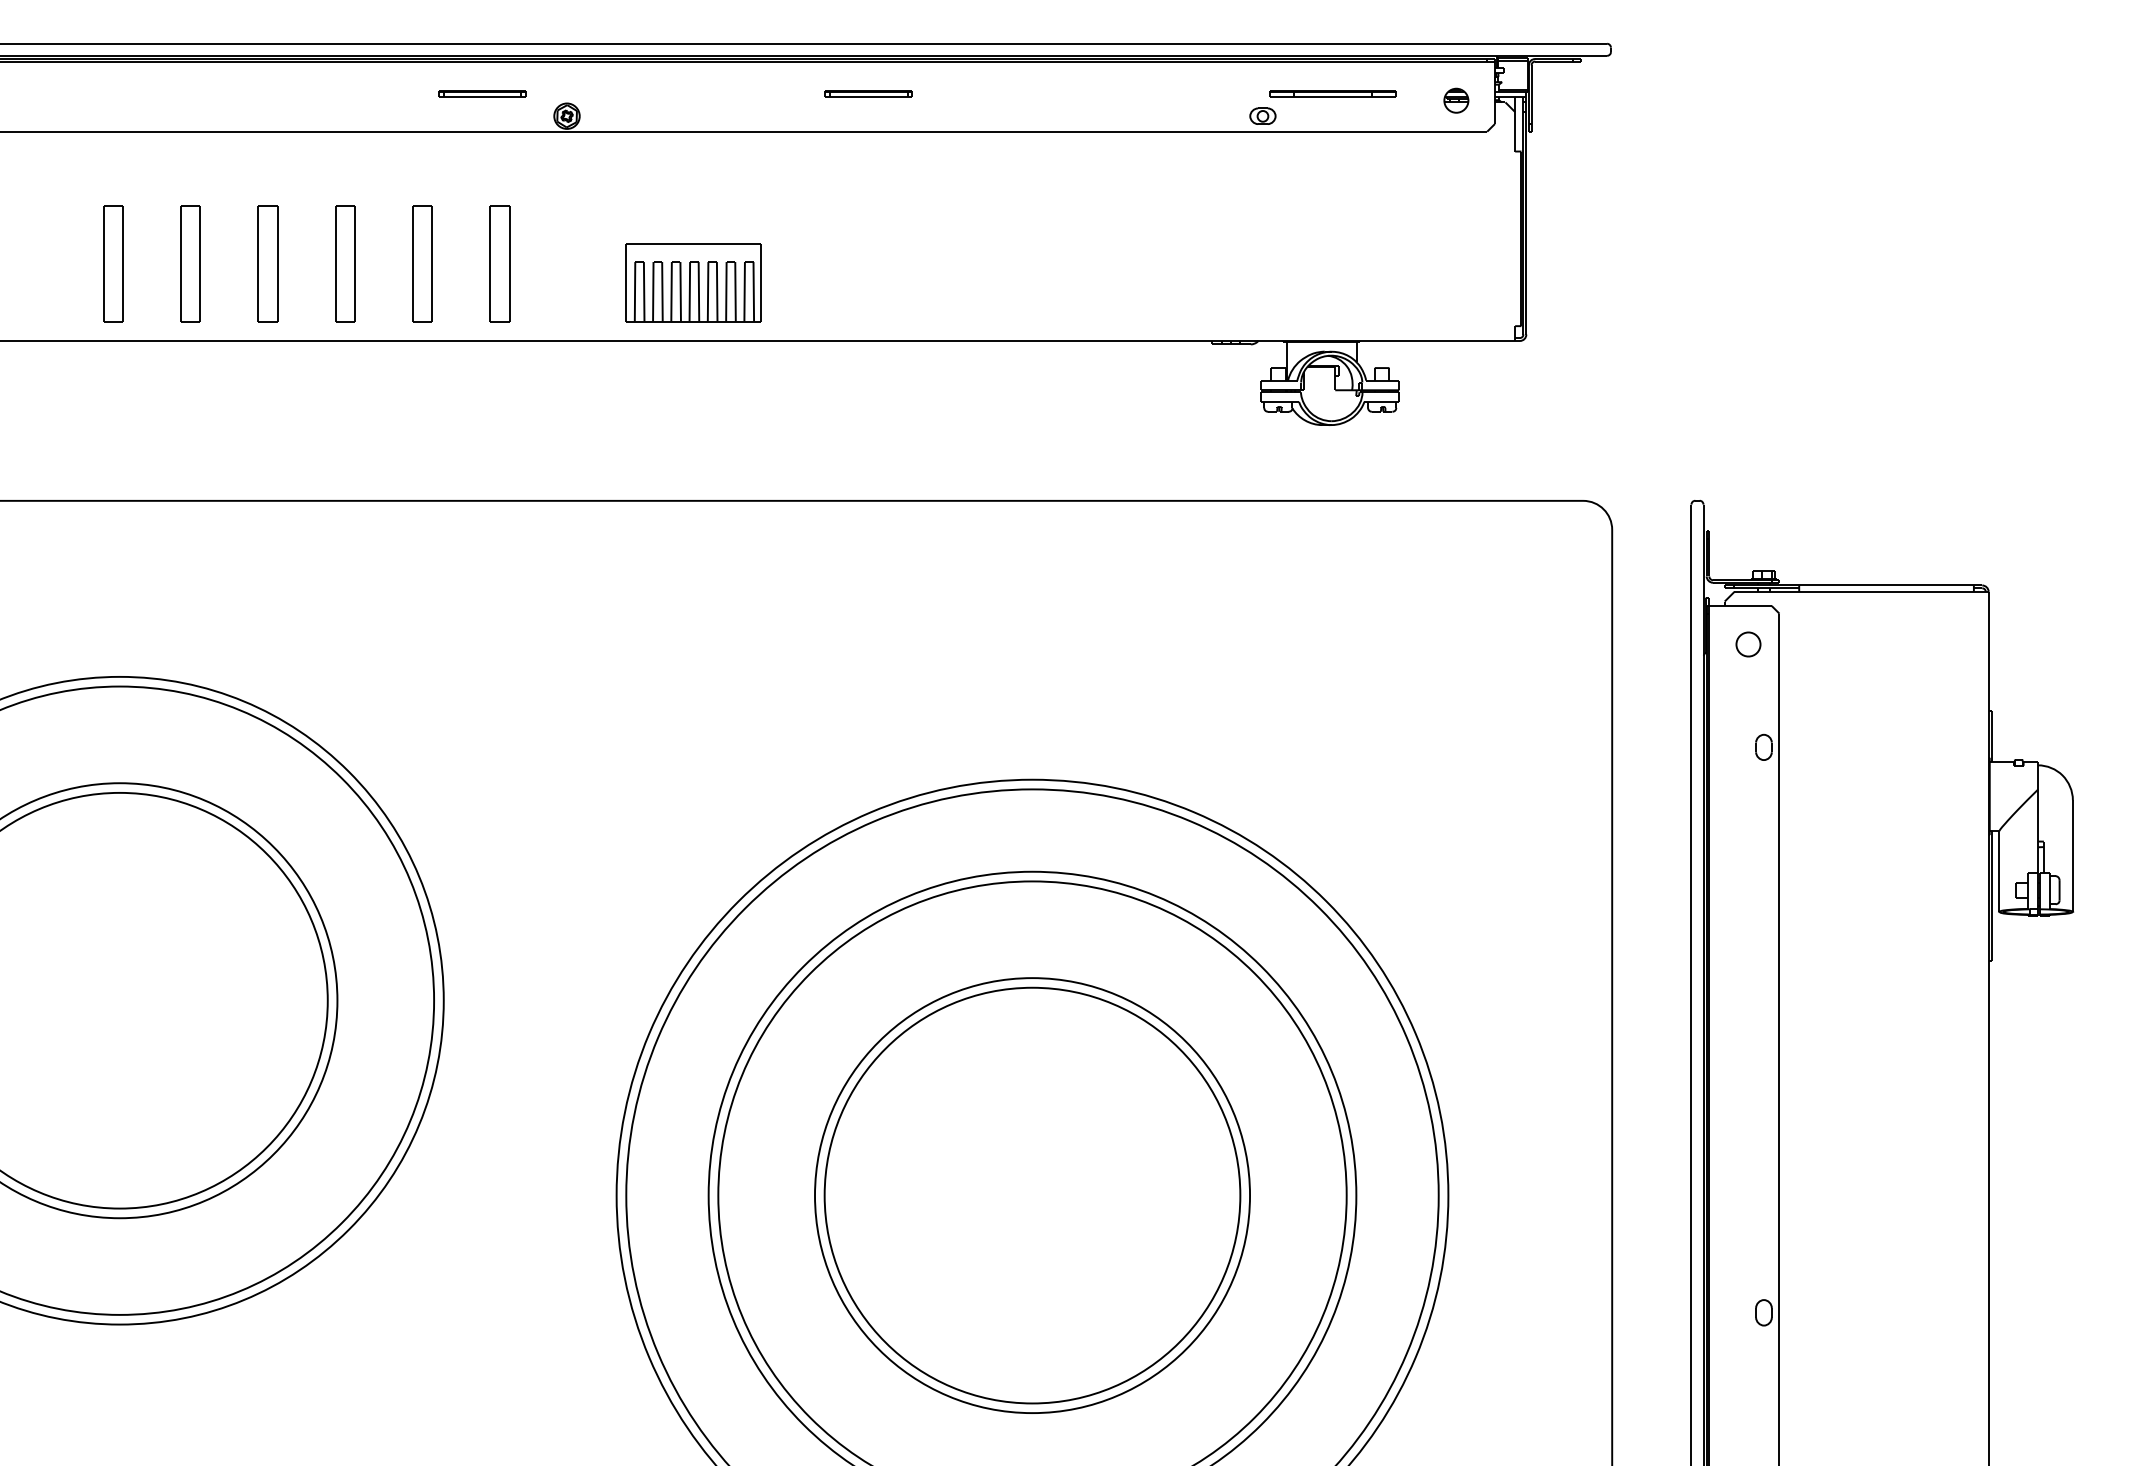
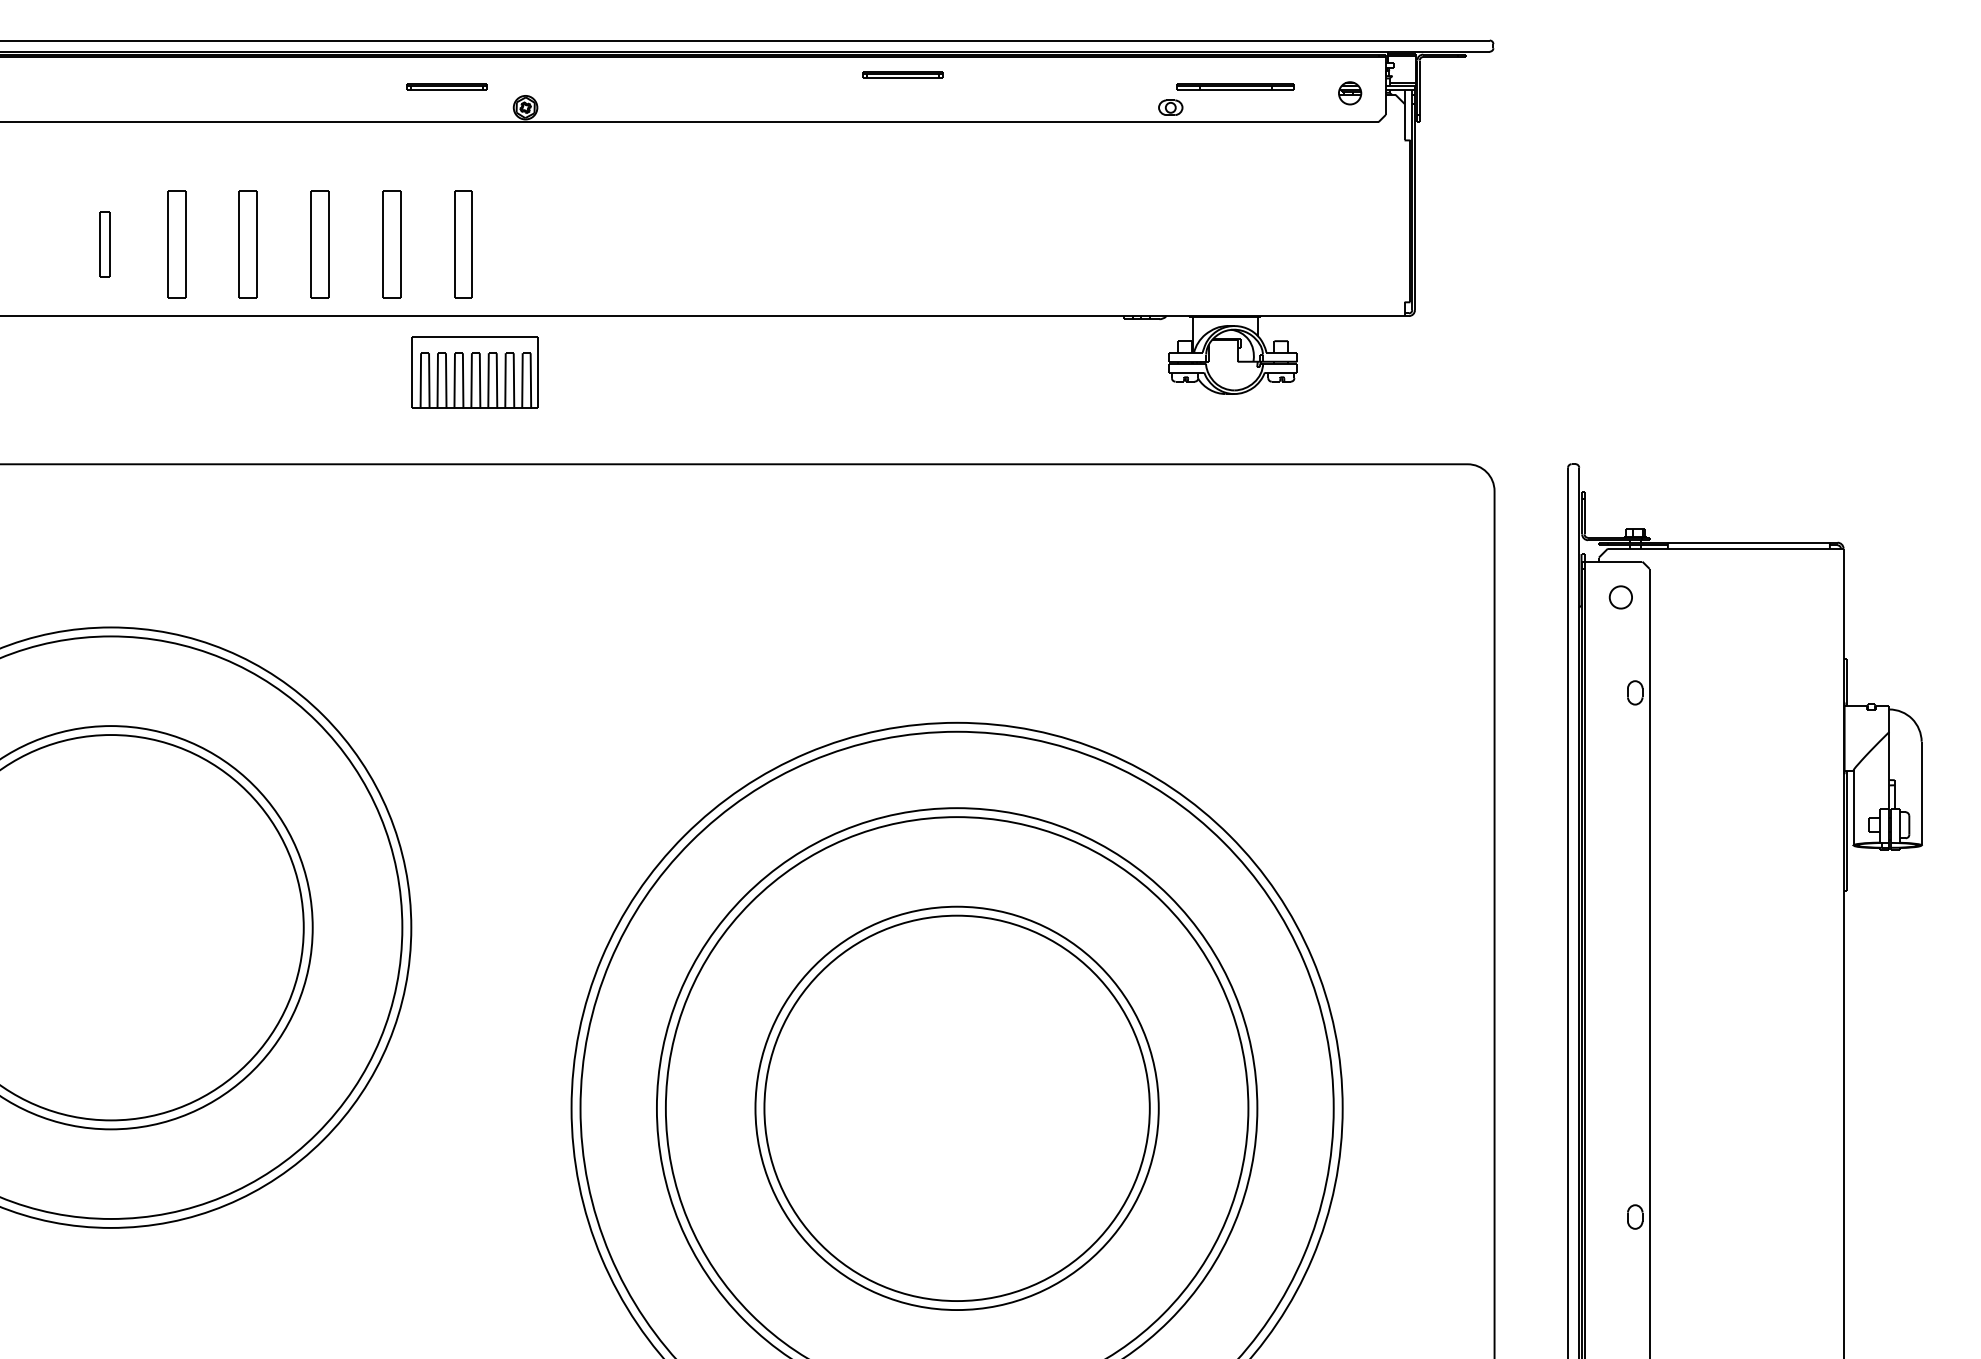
part: (868, 93) -> (902, 74), moved
part: (113, 263) -> (105, 244), size x0.6
part: (693, 282) -> (475, 372), moved

